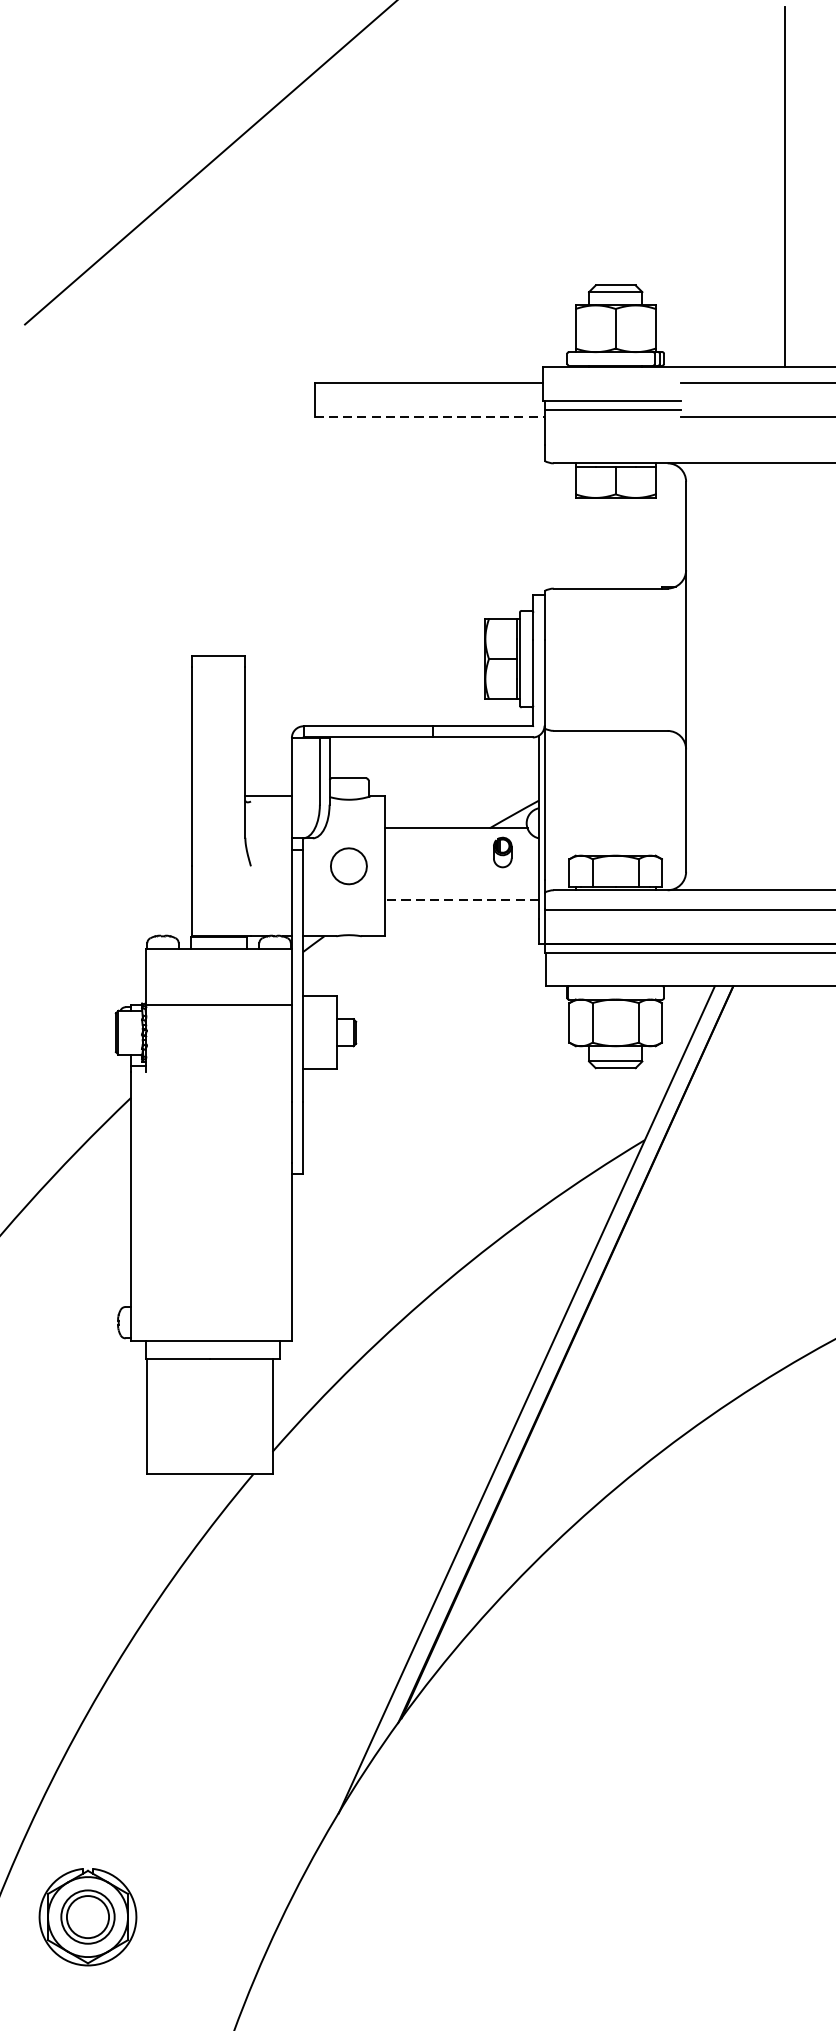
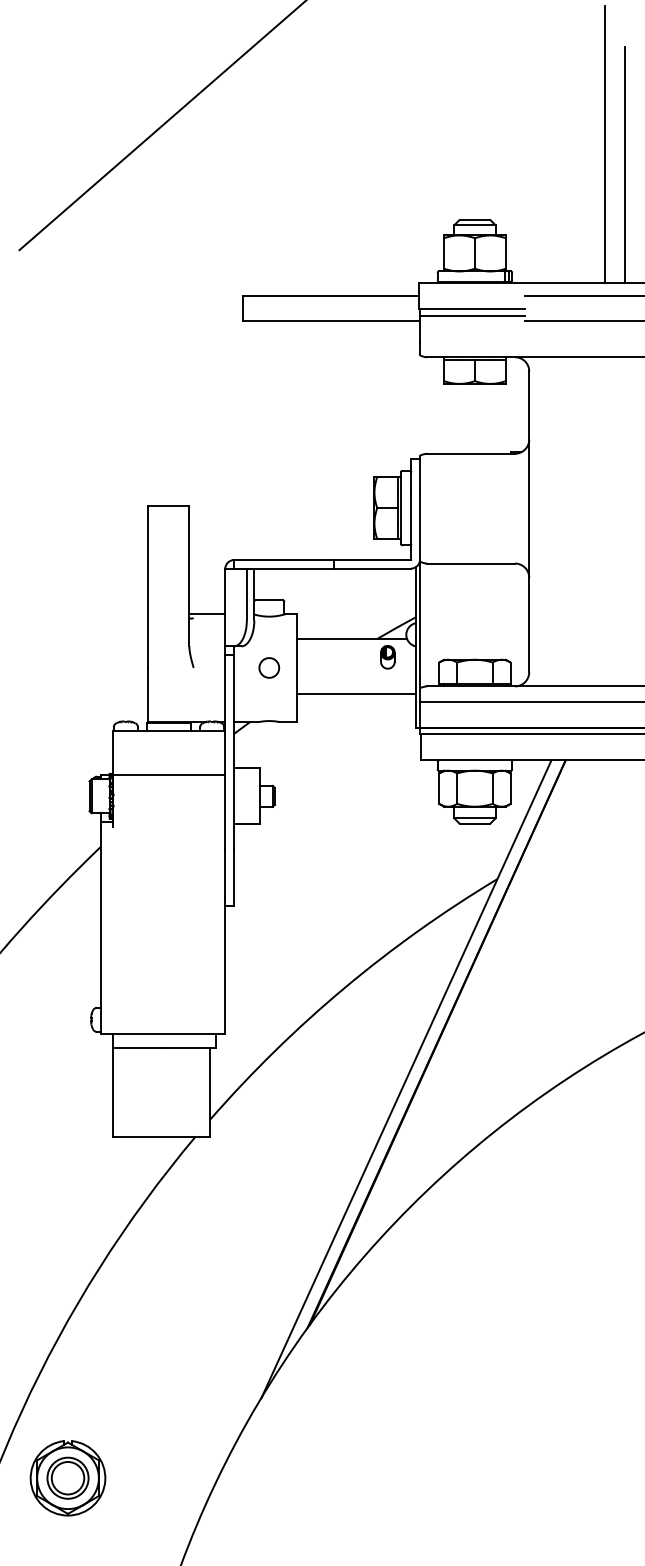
line: (809, 213) -> (624, 164), added
line: (429, 417) -> (331, 321), dashed -> solid
part: (349, 865) -> (269, 667), size x0.71
line: (462, 899) -> (356, 693), dashed -> solid

